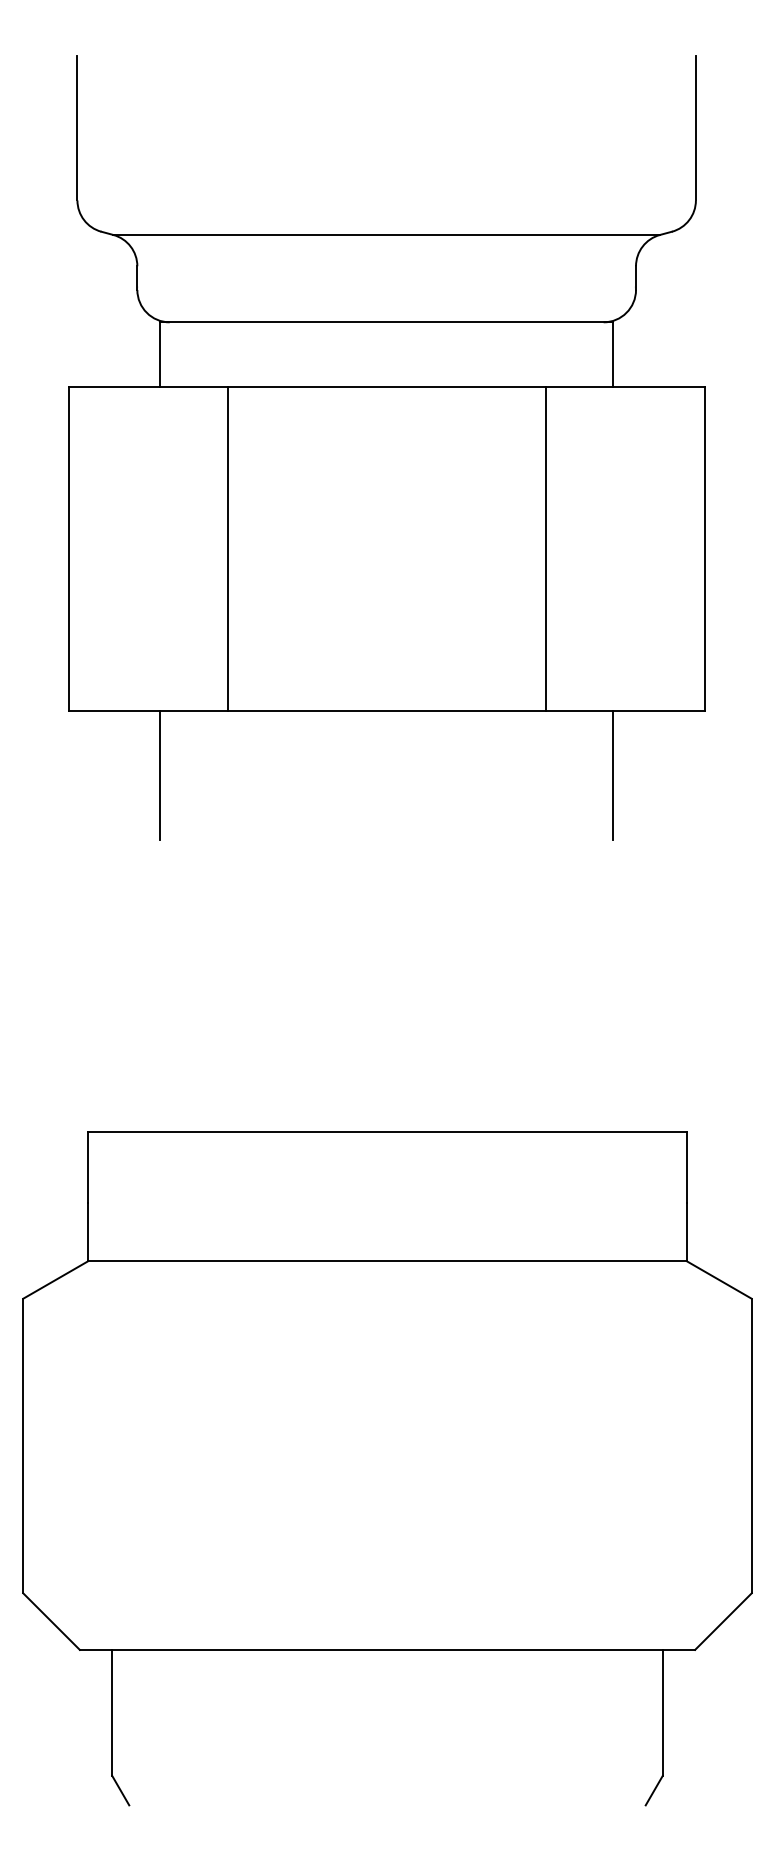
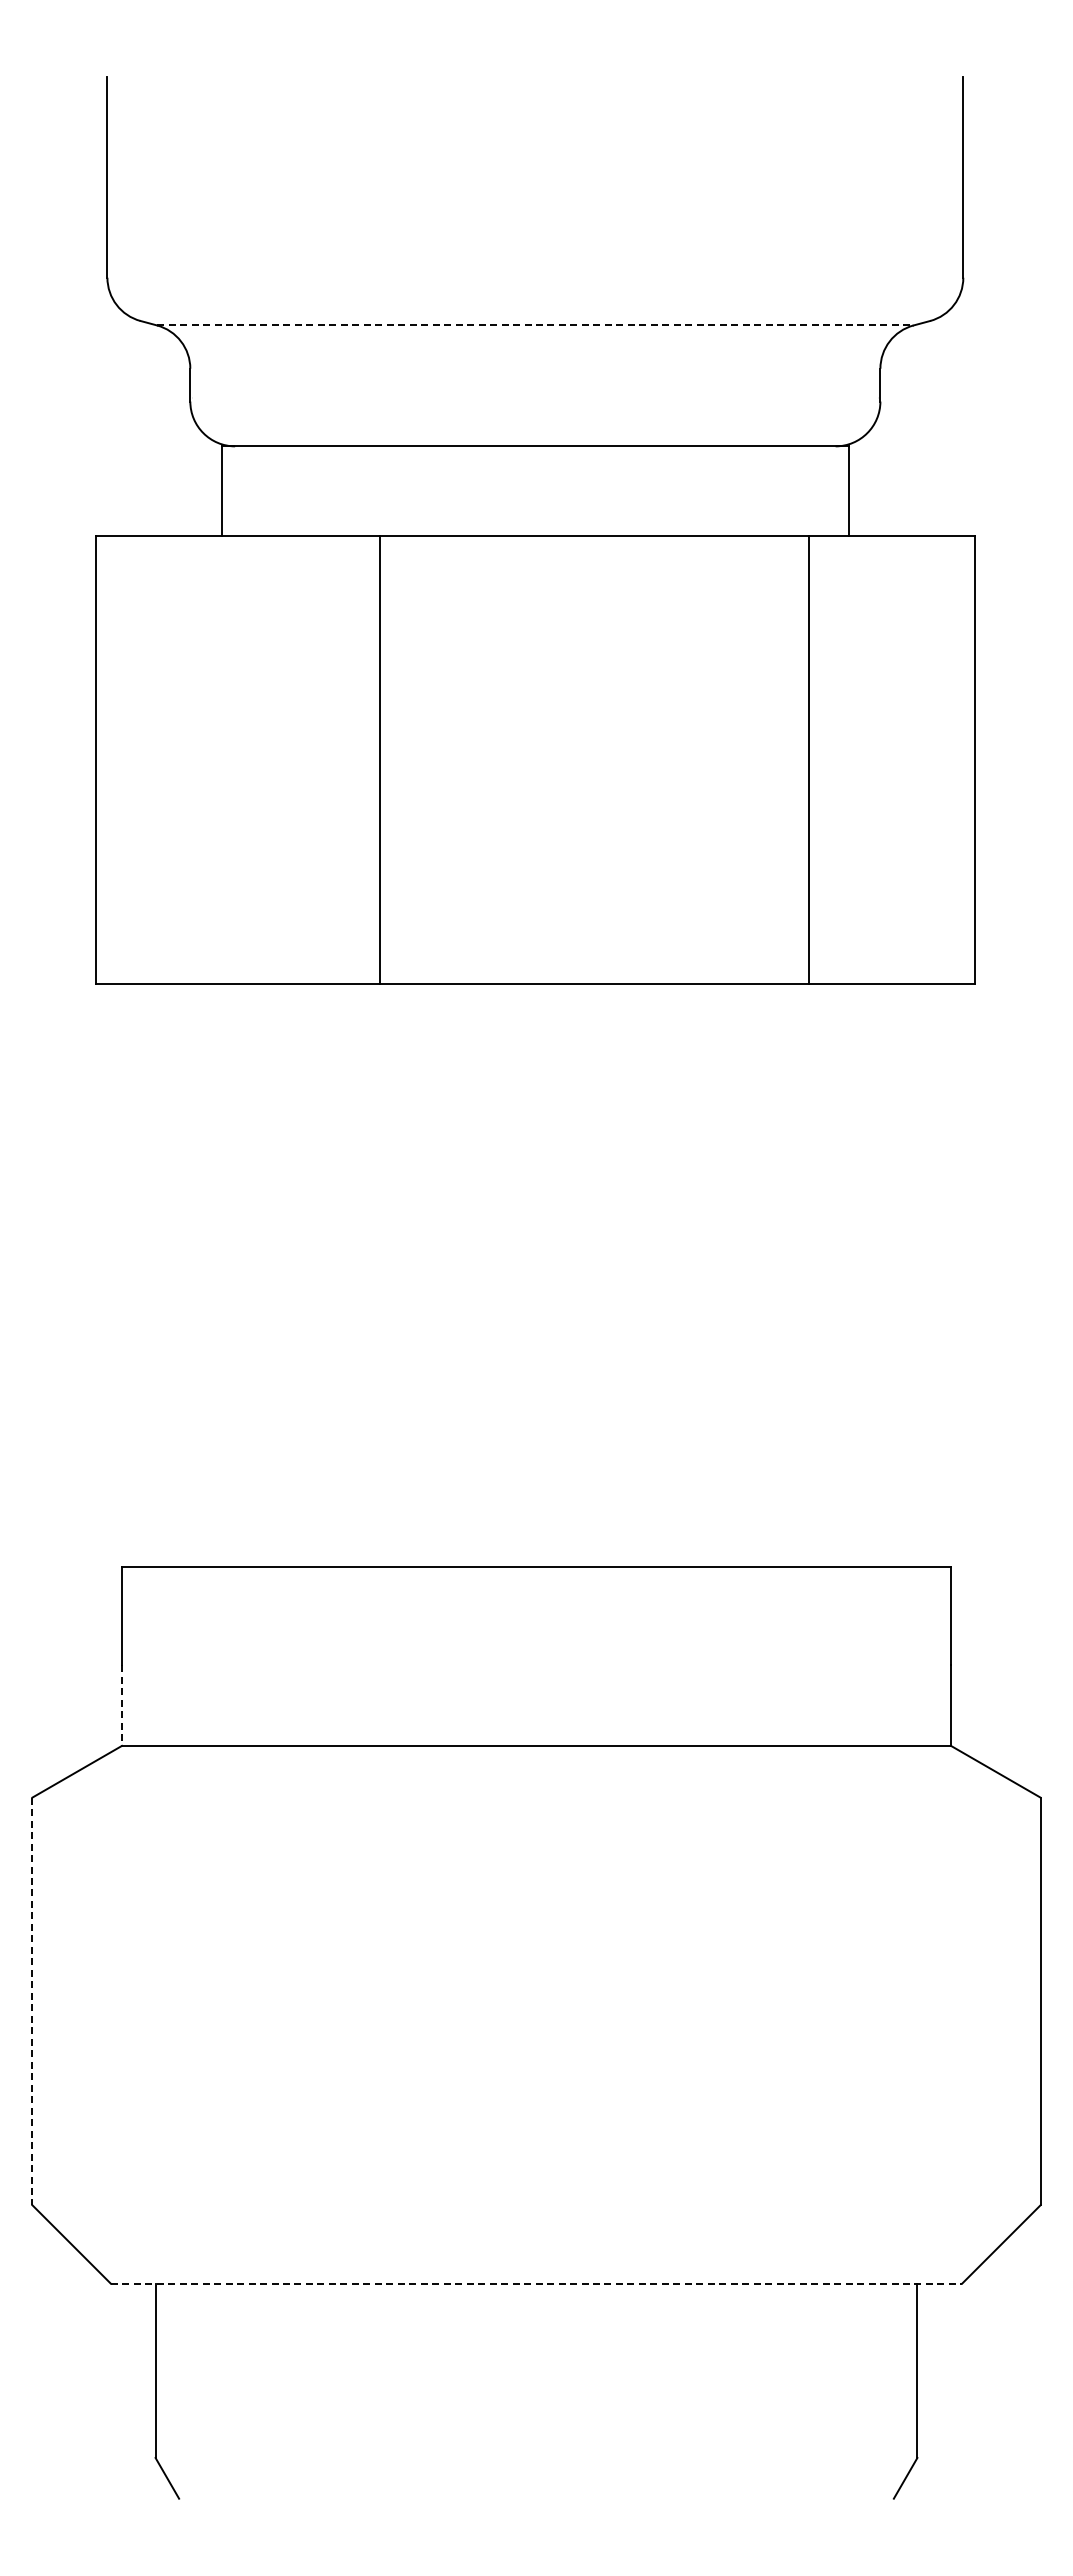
line: (386, 234) -> (535, 325), solid -> dashed
line: (227, 548) -> (380, 759), moved
line: (545, 548) -> (809, 759), moved
line: (159, 775) -> (221, 1073), removed
line: (613, 775) -> (849, 1073), removed
line: (87, 1232) -> (121, 1706), solid -> dashed
line: (23, 1446) -> (32, 2001), solid -> dashed
line: (387, 1649) -> (536, 2283), solid -> dashed

